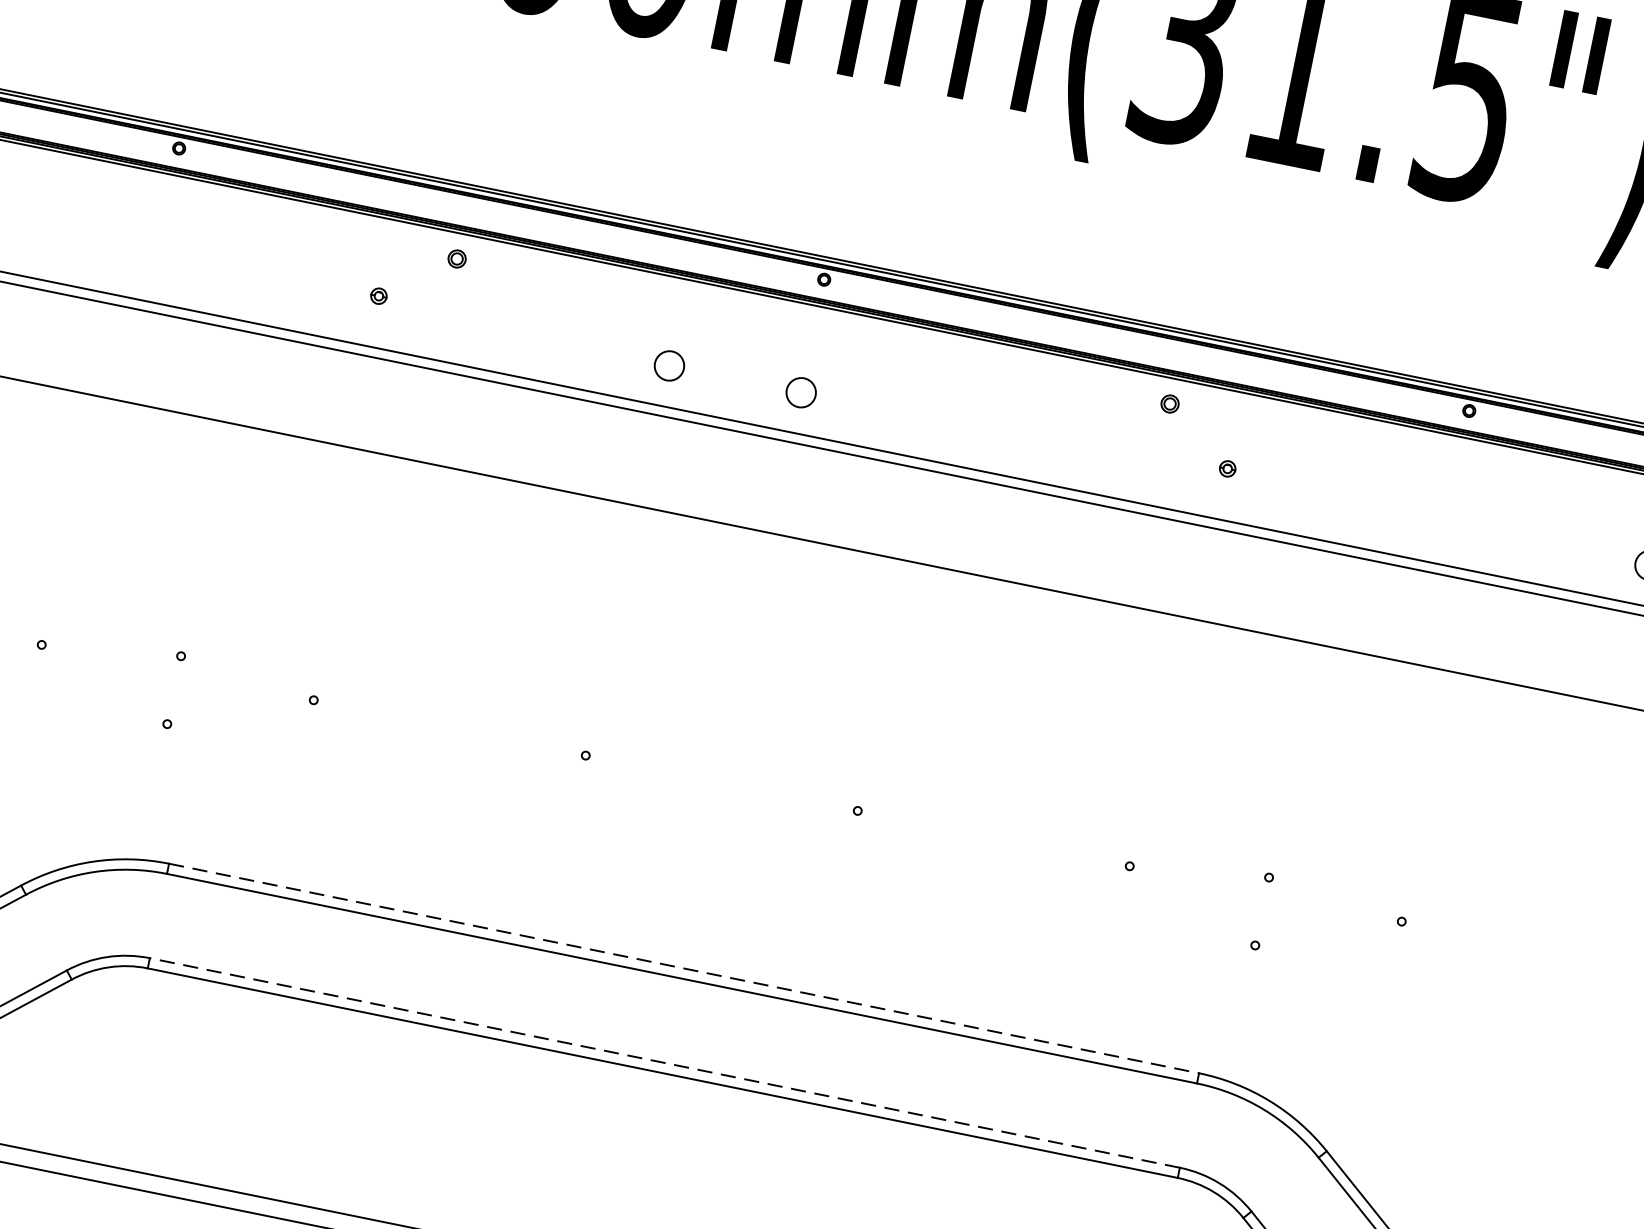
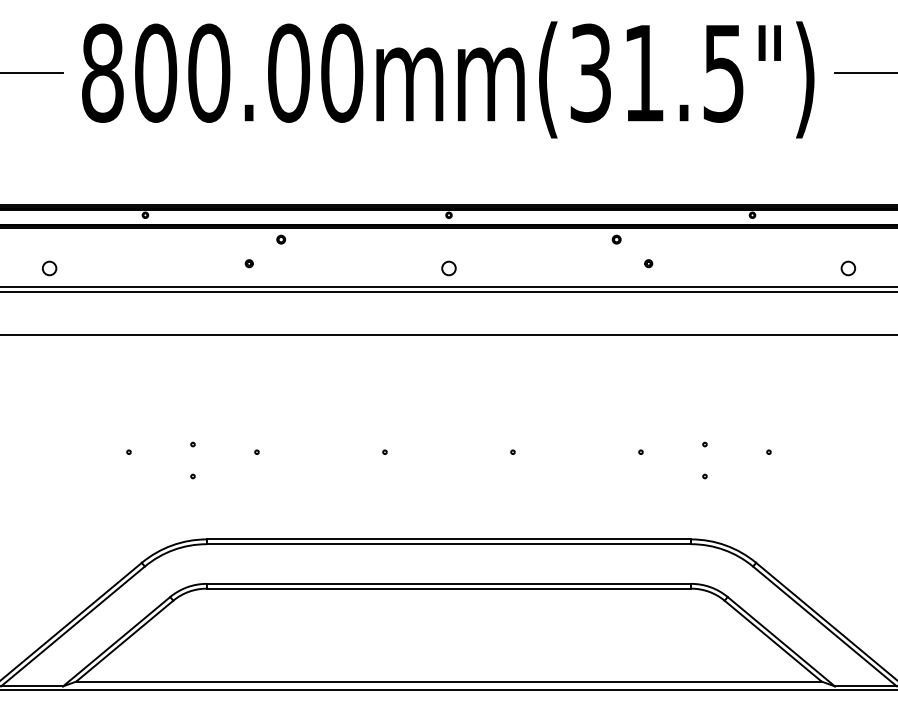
circle: (668, 365) -> (386, 268), removed
line: (685, 968) -> (449, 539), dashed -> solid
line: (663, 1061) -> (448, 583), dashed -> solid

